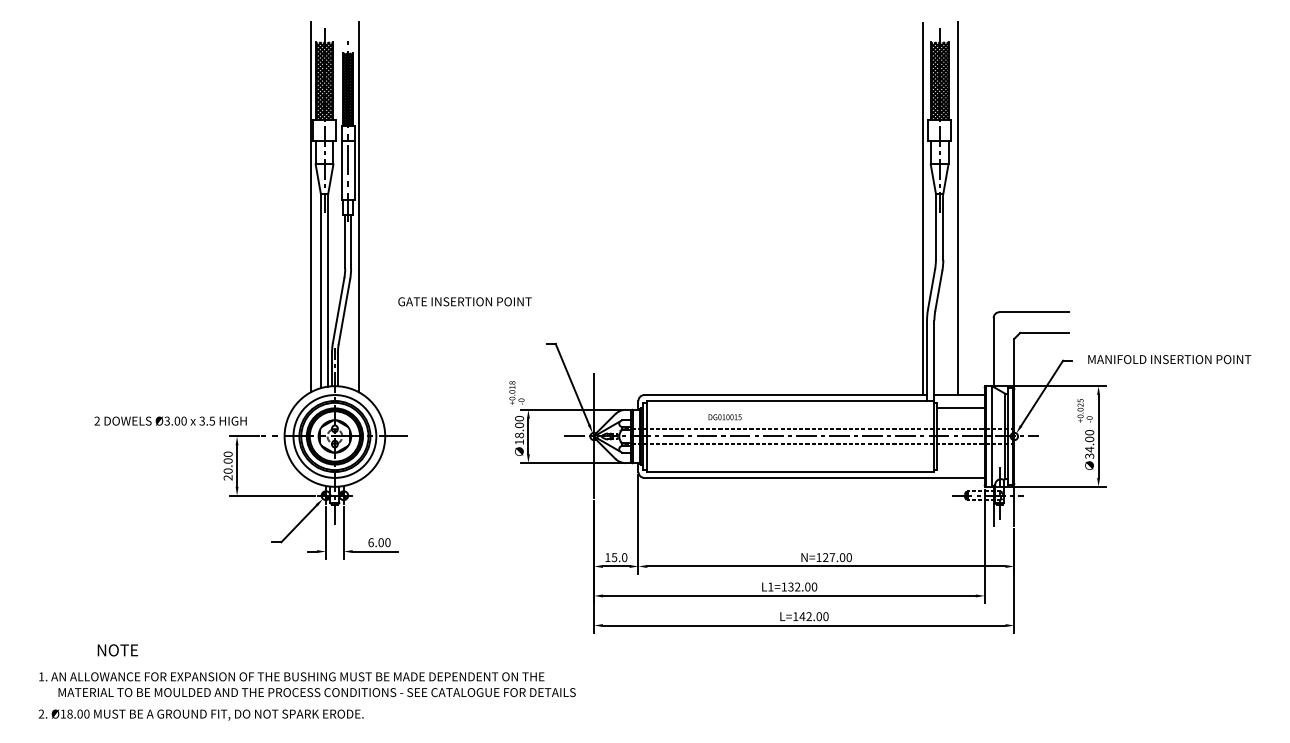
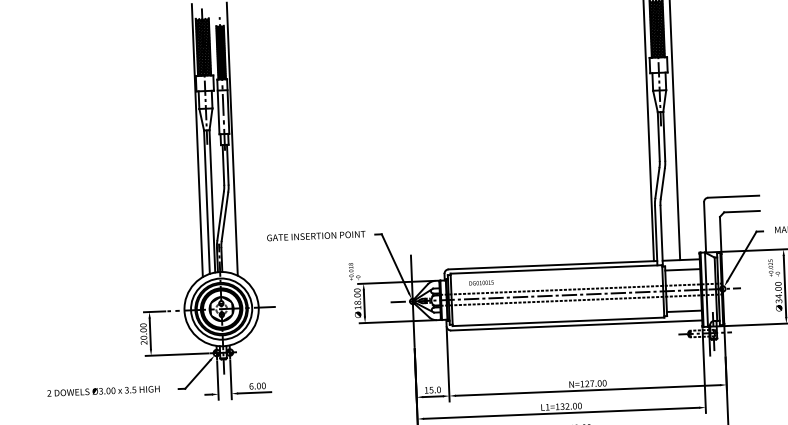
text: (464, 301) -> (315, 235), moved
text: (724, 417) -> (481, 283), moved
text: (170, 420) -> (103, 390), moved
line: (960, 464) -> (683, 311), added

